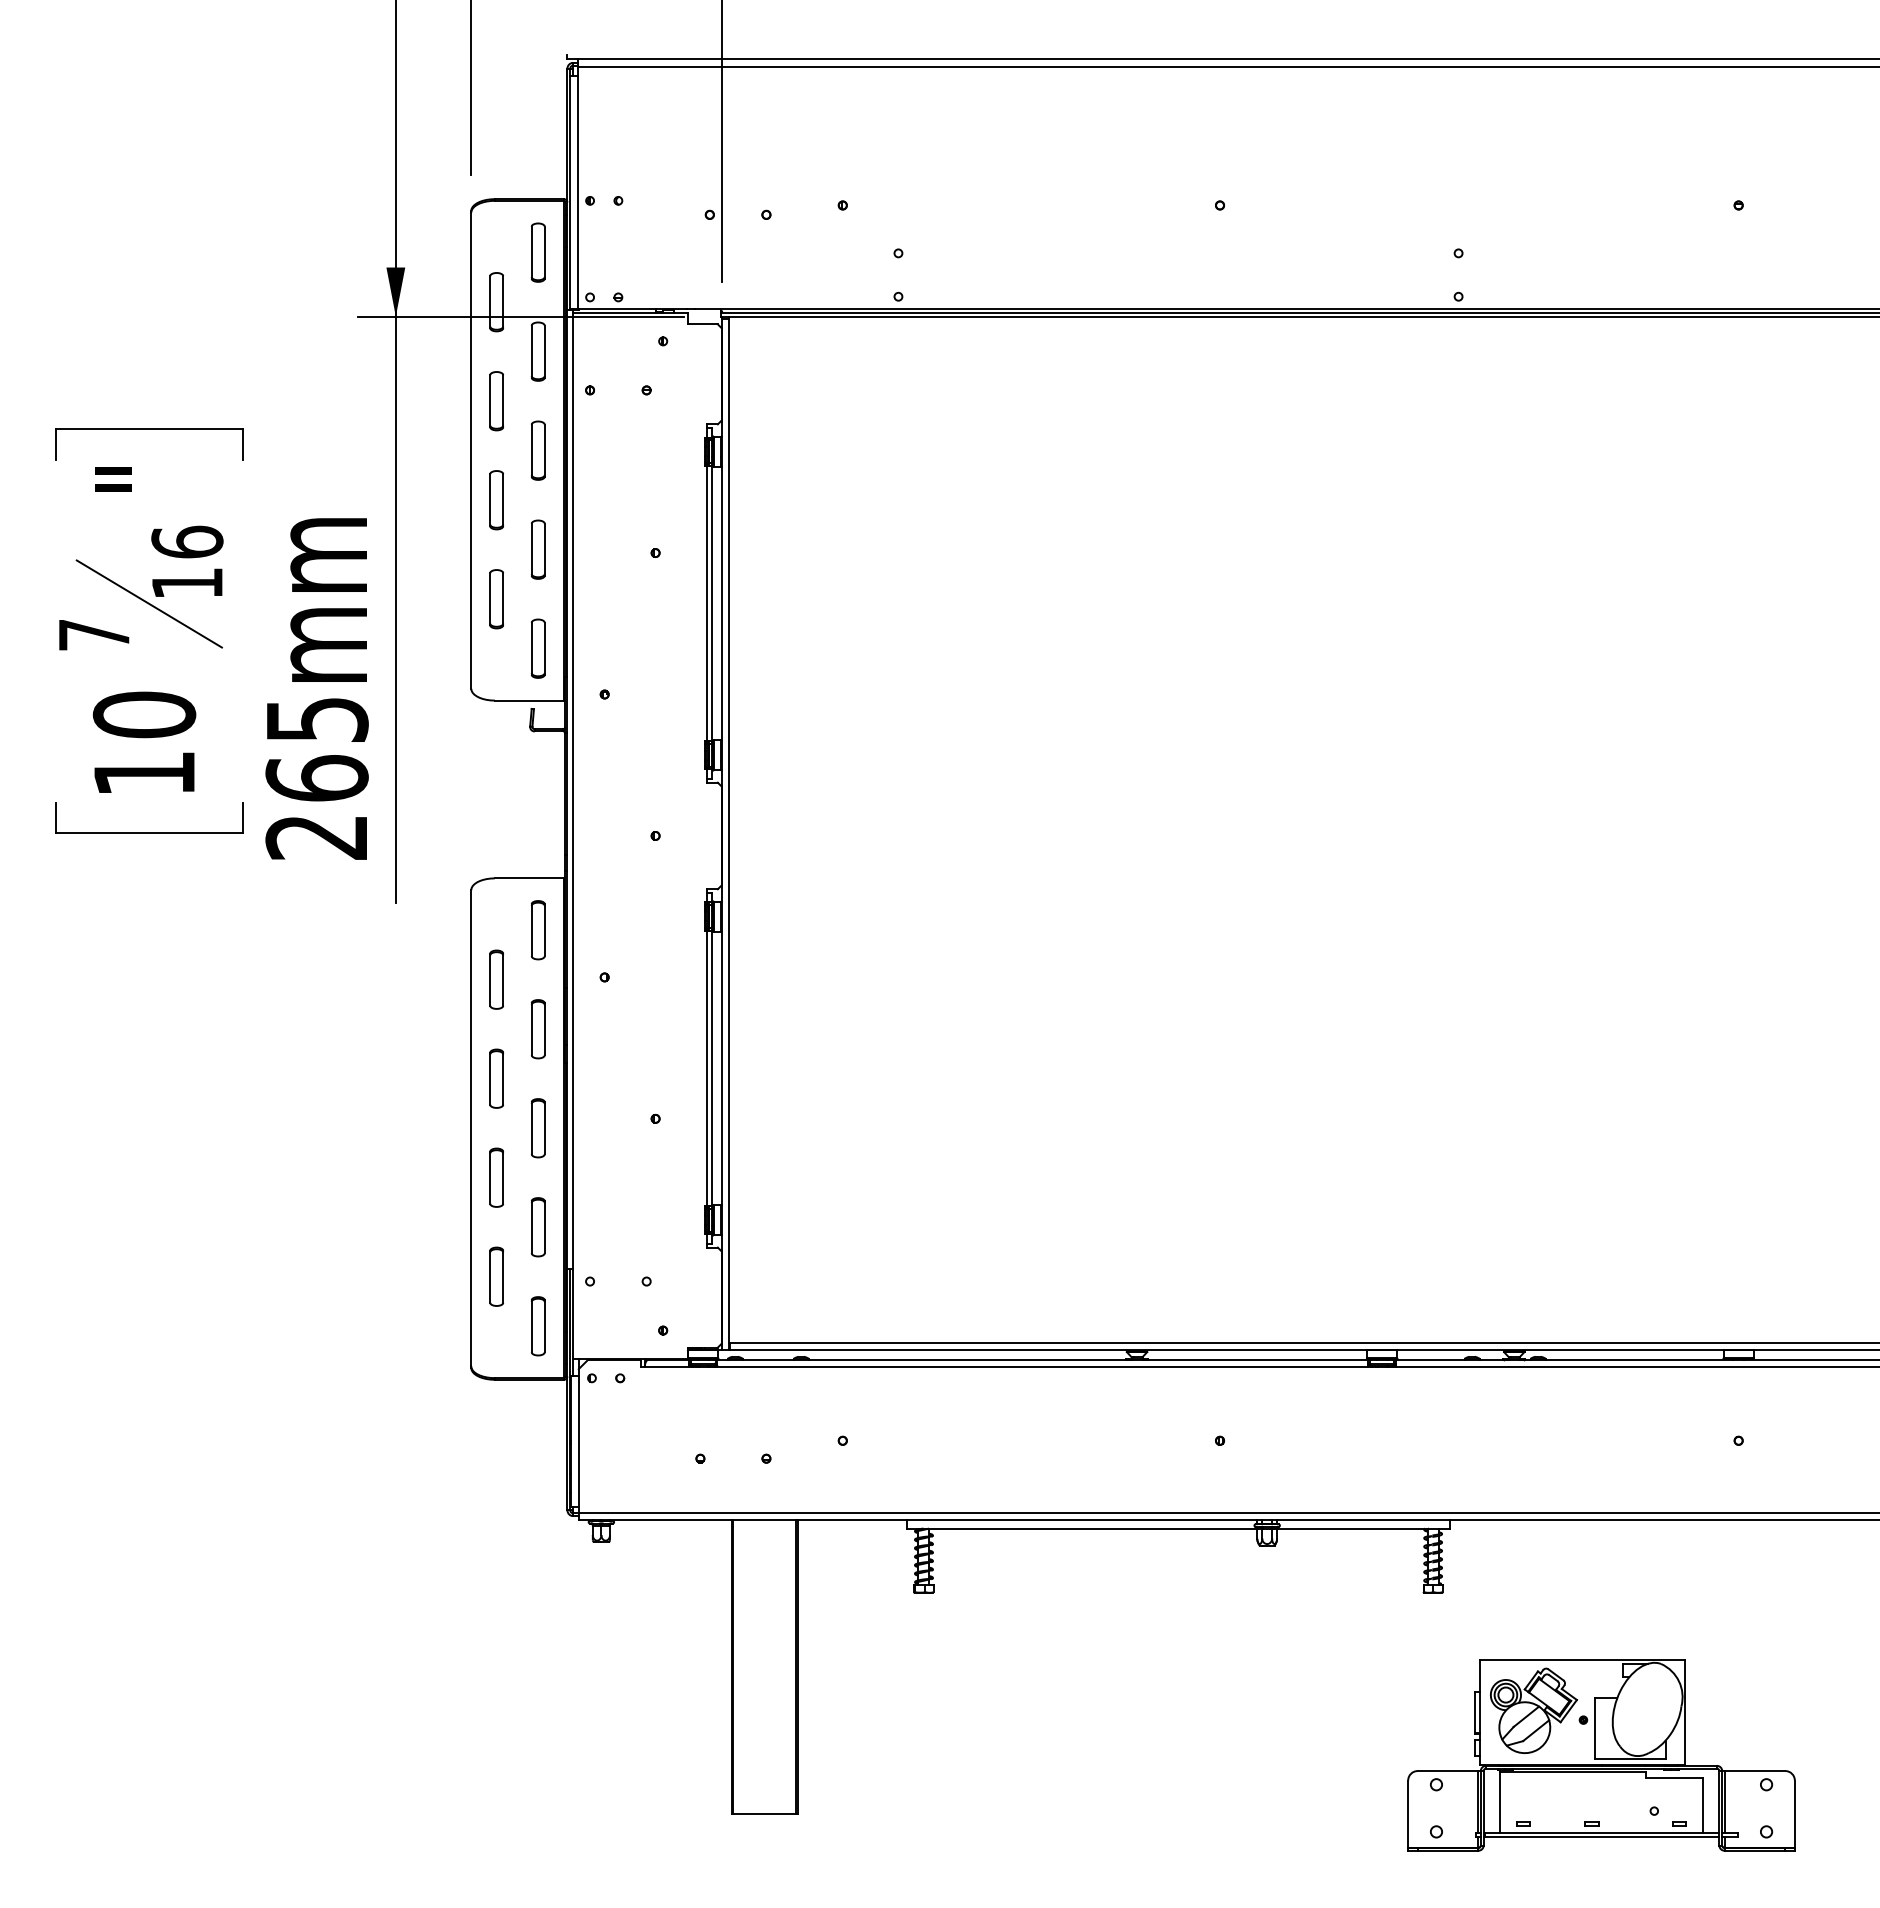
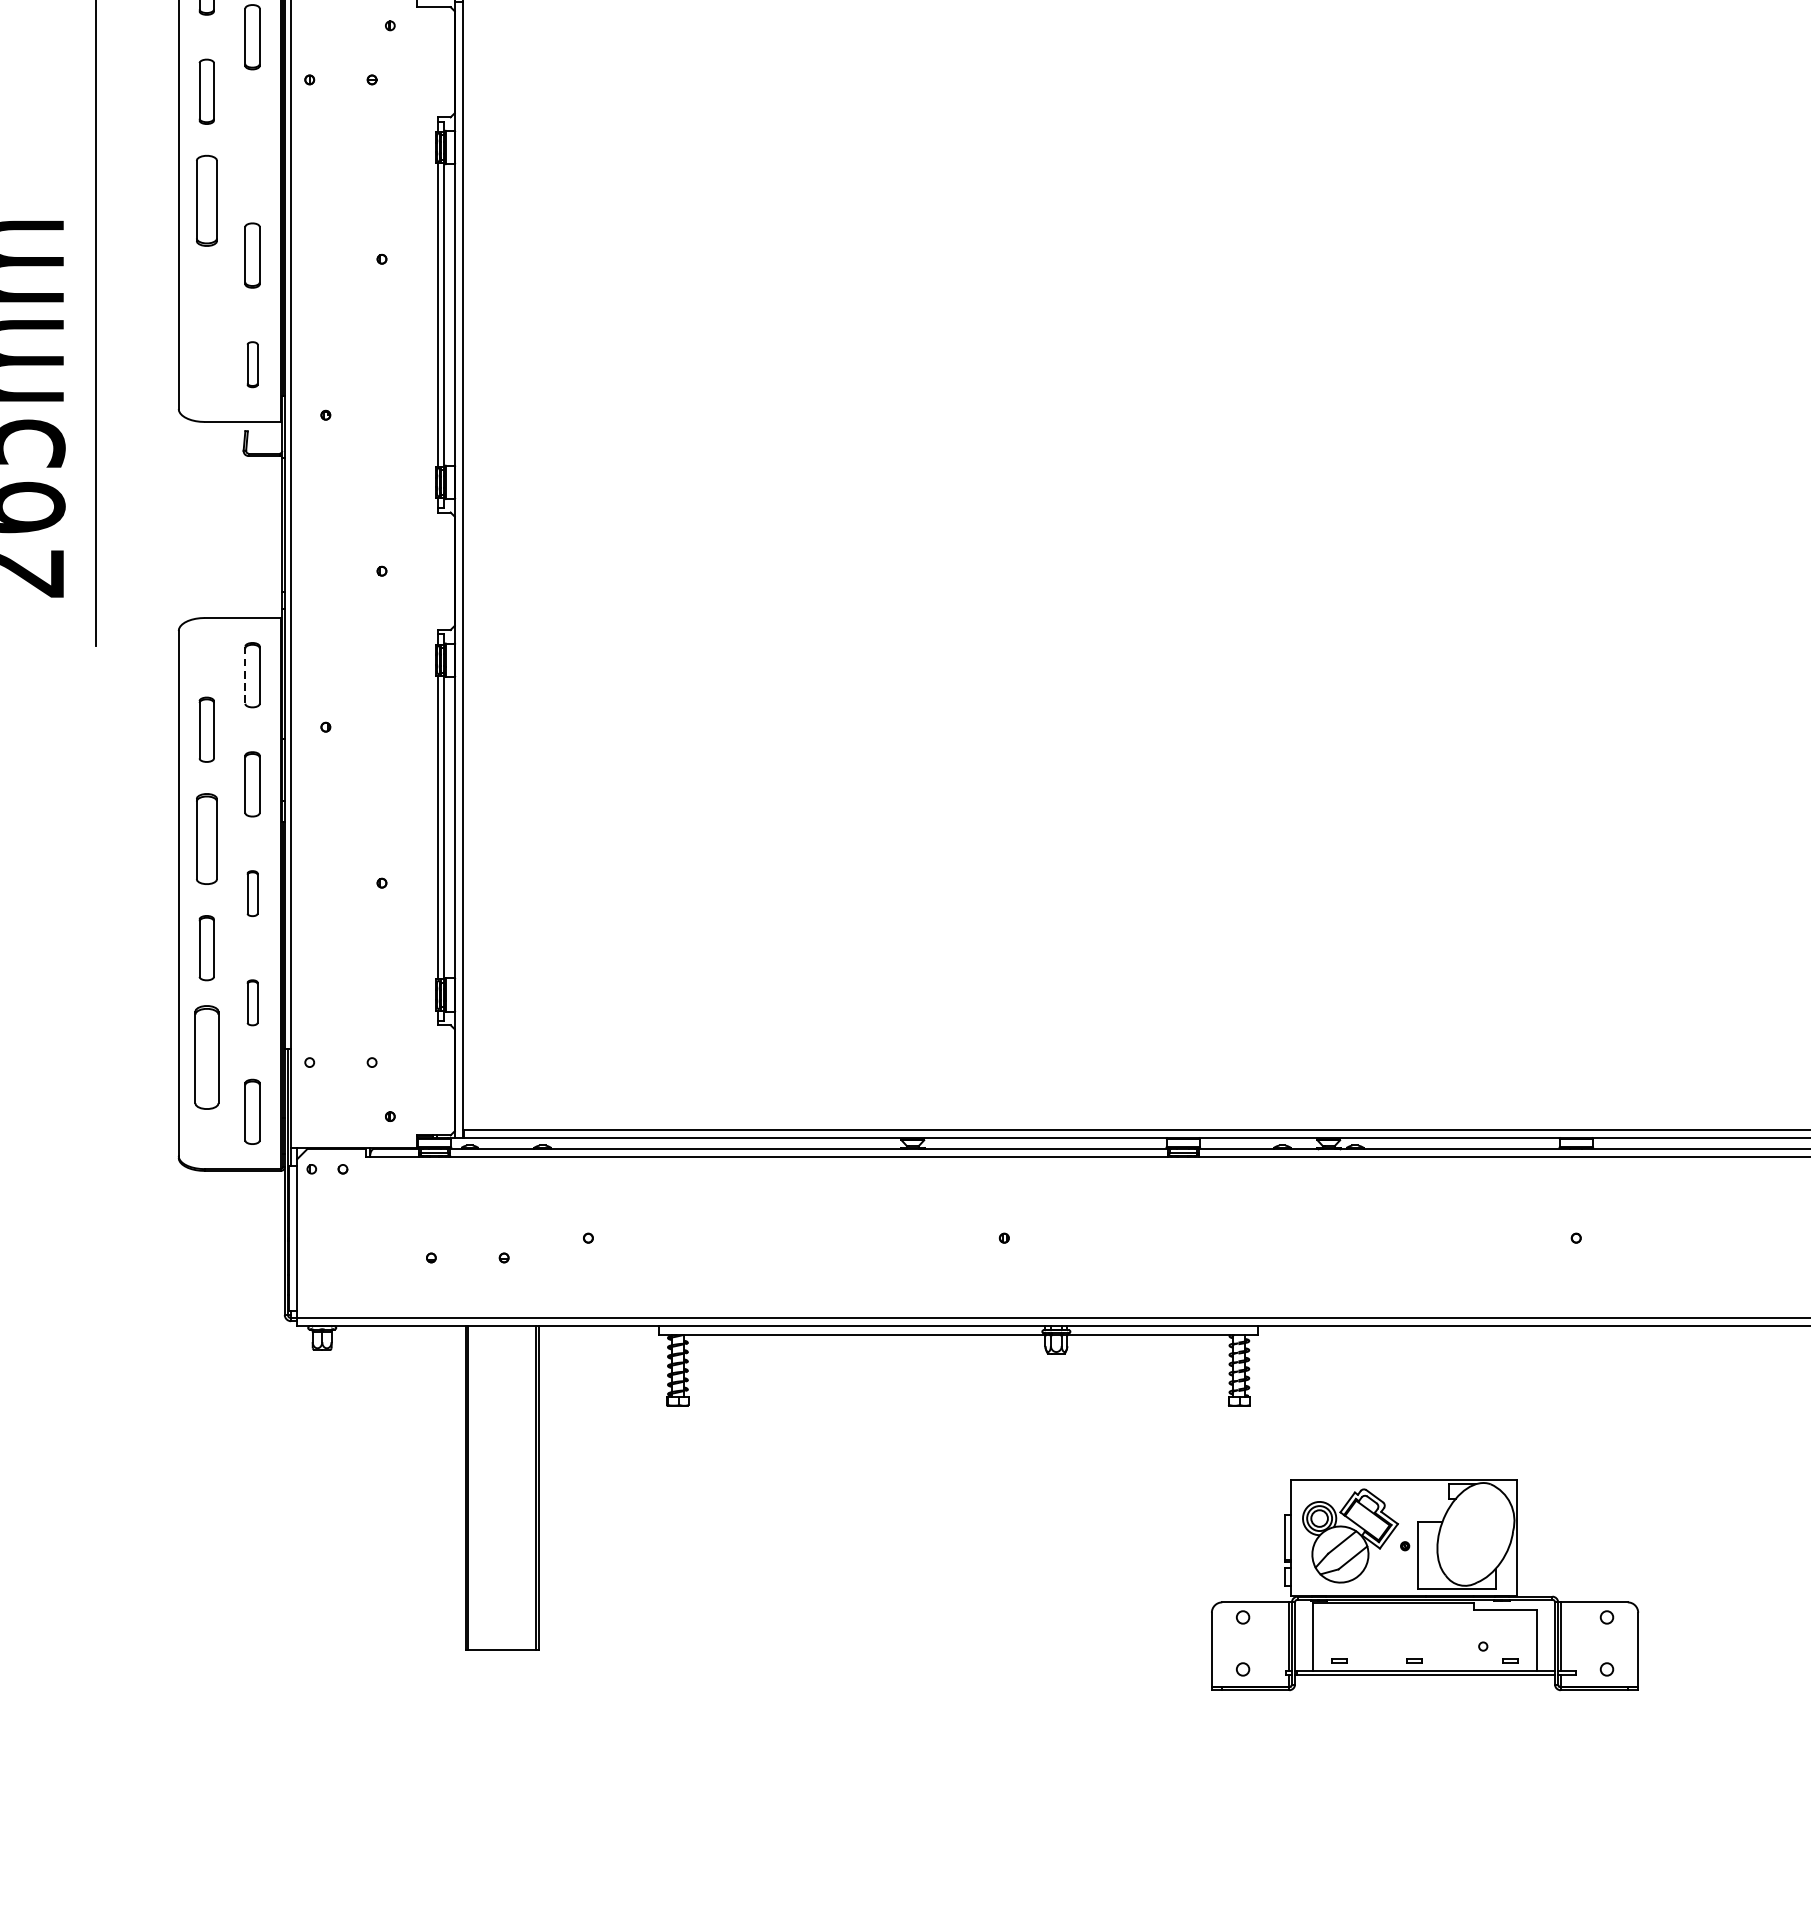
part: (538, 450) -> (252, 146), removed
part: (496, 500) -> (206, 201), size x1.4
part: (496, 599) -> (206, 310), removed
part: (538, 648) -> (252, 364), size x0.7
line: (531, 930) -> (245, 675), solid -> dashed
part: (496, 1078) -> (206, 838), size x1.4
part: (538, 1128) -> (252, 893), size x0.7
part: (538, 1227) -> (252, 1002), size x0.7
part: (496, 1276) -> (206, 1057), size x1.6

